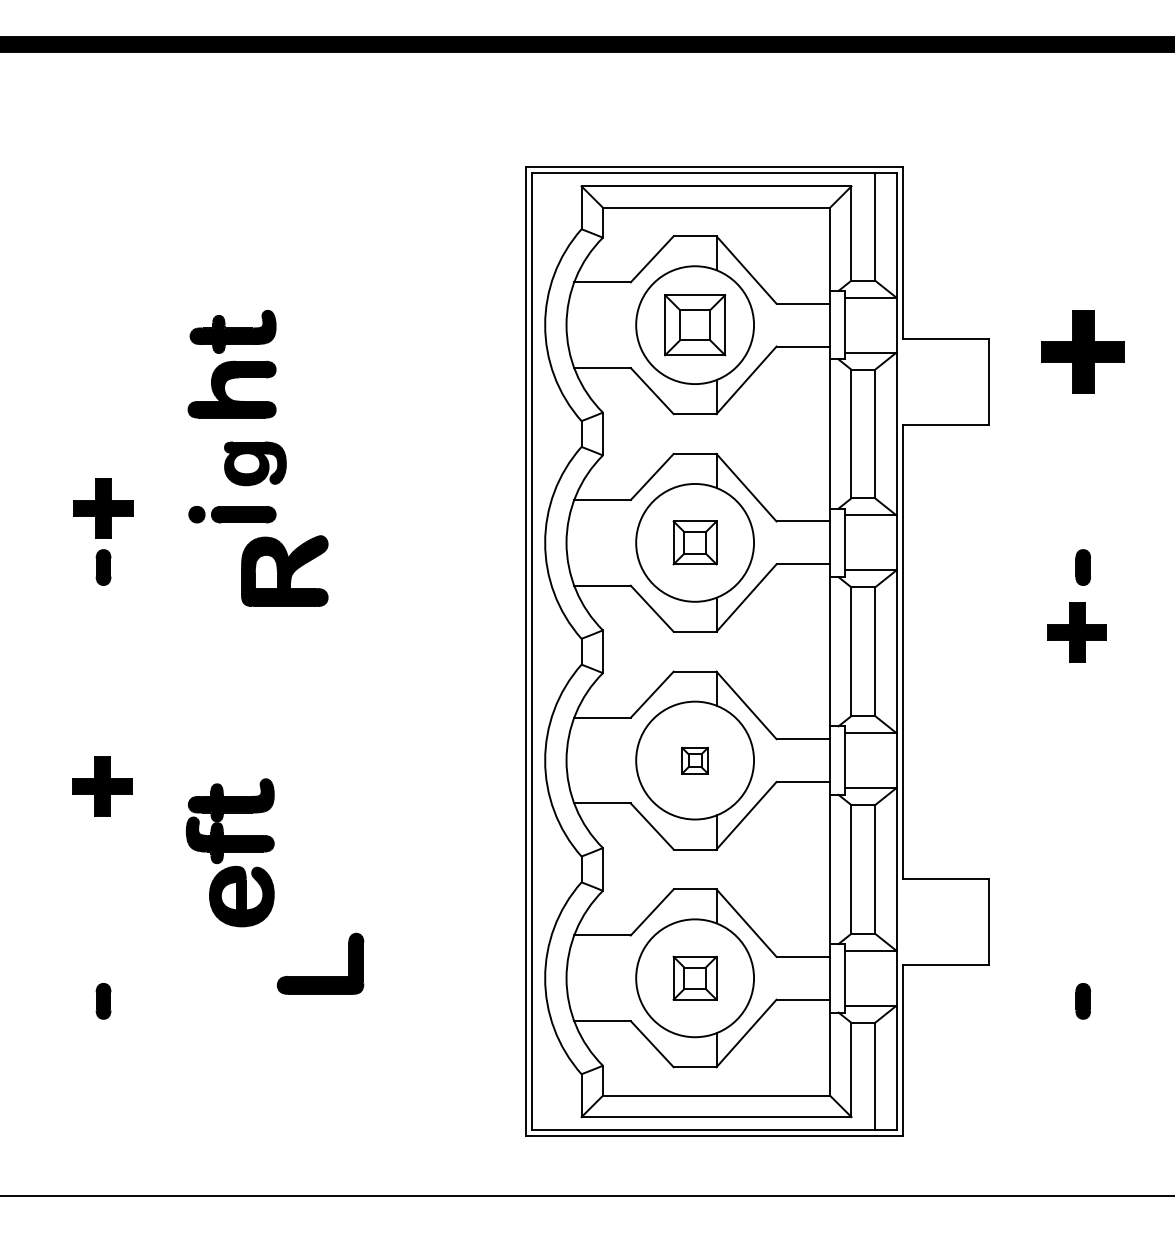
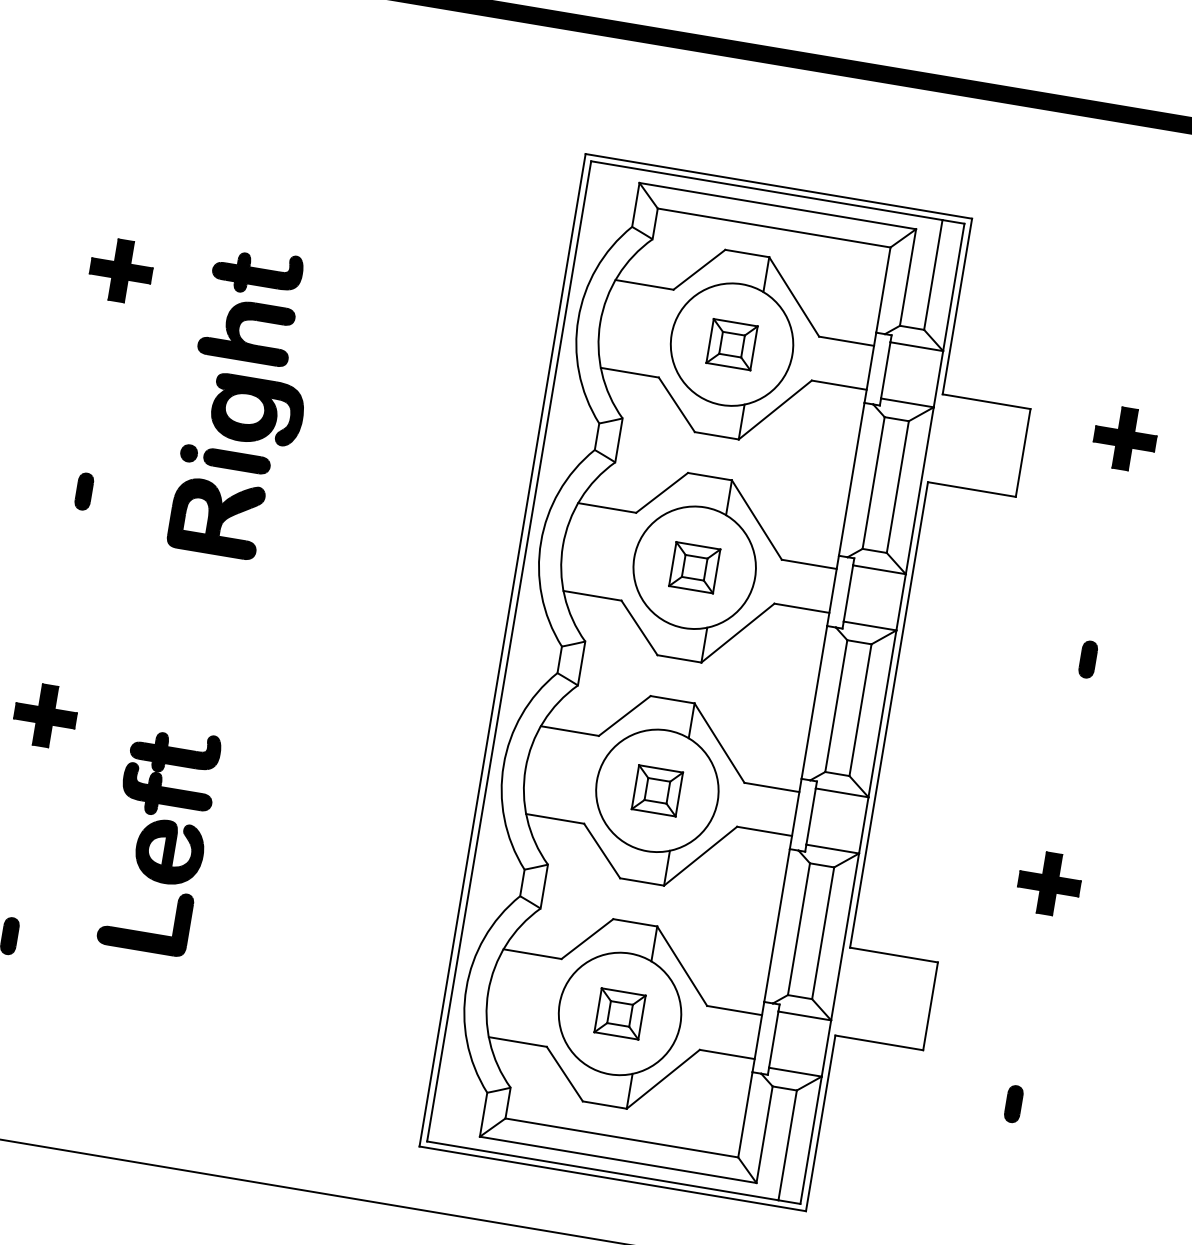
part: (694, 324) -> (731, 343), size x0.71
part: (1083, 352) -> (1125, 439), size x0.71
part: (255, 463) -> (257, 411), size x1.43
part: (103, 508) -> (121, 271), moved
part: (284, 570) -> (215, 516), moved
part: (1076, 632) -> (1048, 883), moved
part: (694, 760) -> (656, 790), size x1.67
part: (320, 976) -> (143, 932), moved

